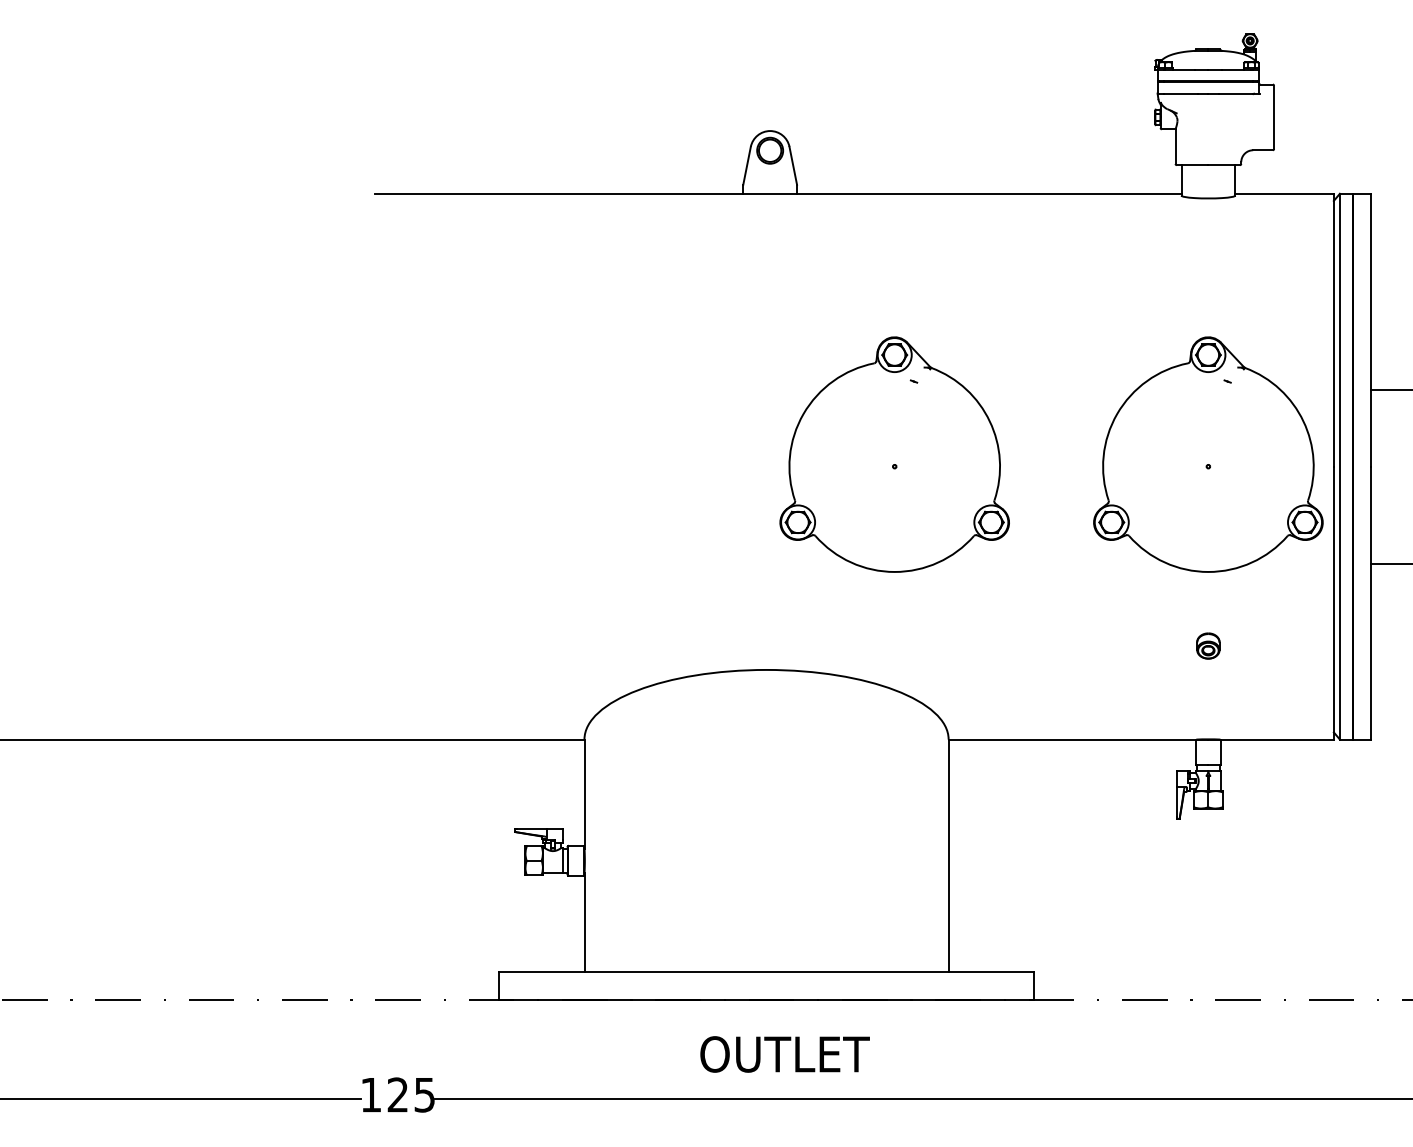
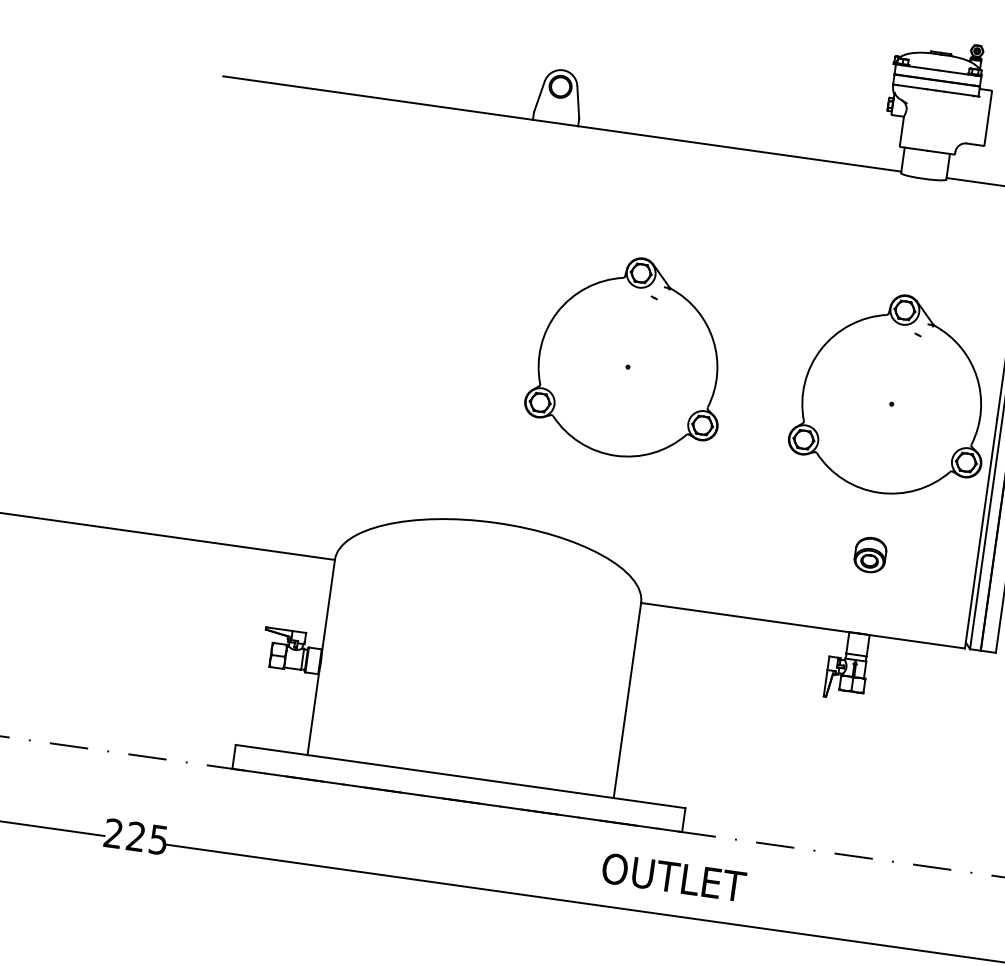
part: (1208, 645) -> (870, 554), size x1.6
text: (784, 1054) -> (673, 877), moved
text: (370, 1094) -> (113, 833), 125 -> 225

